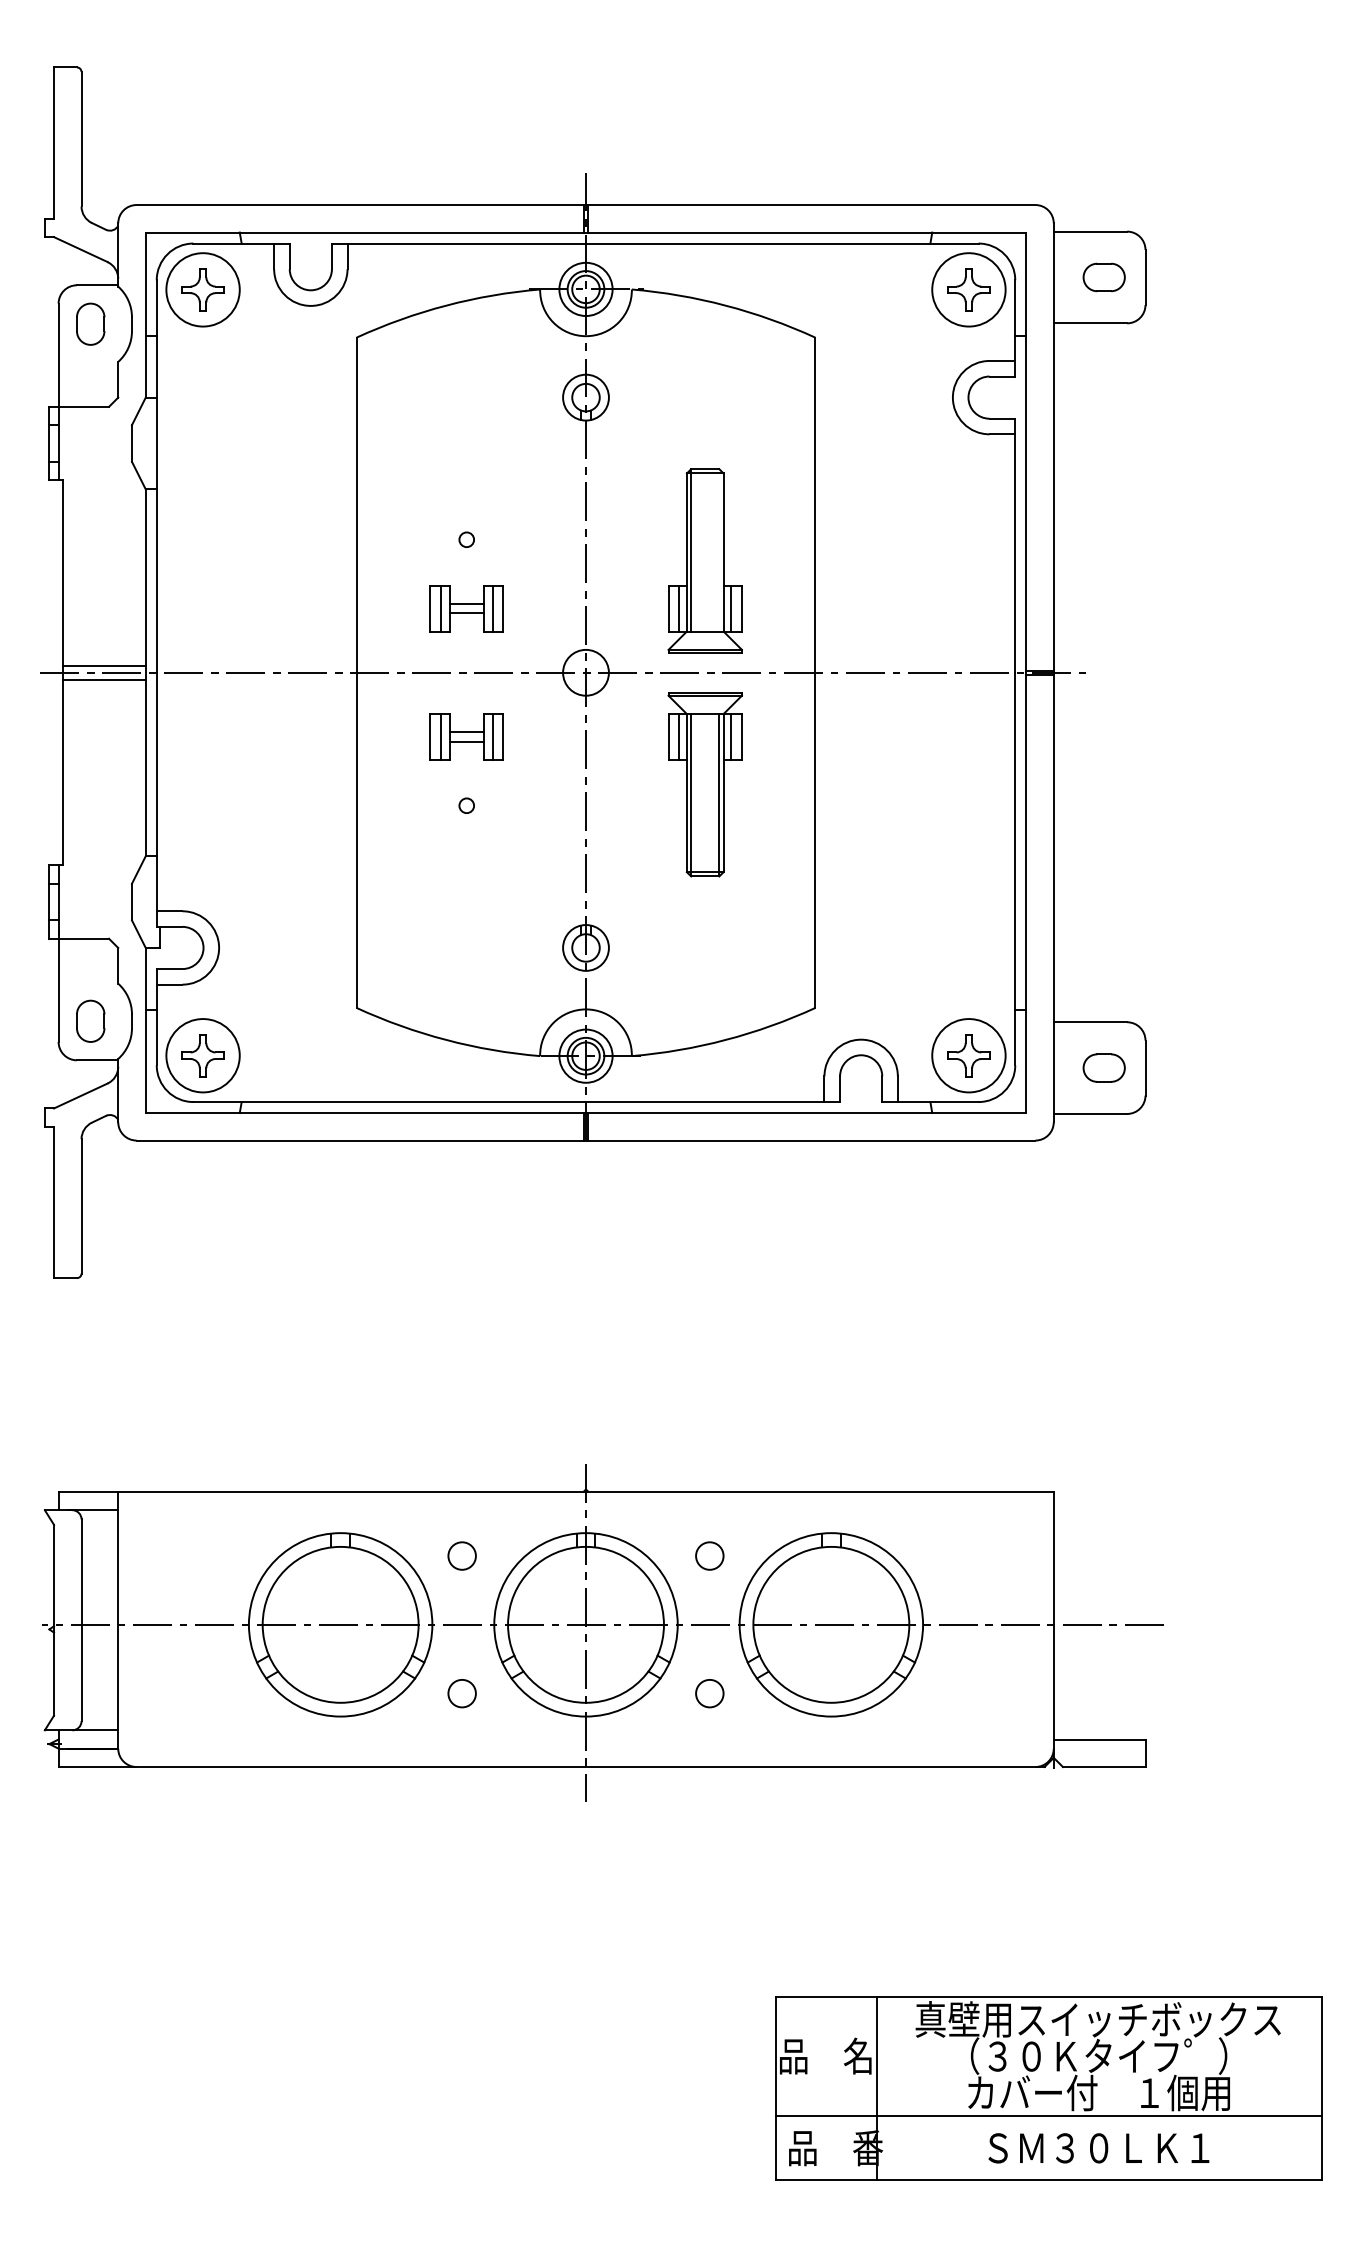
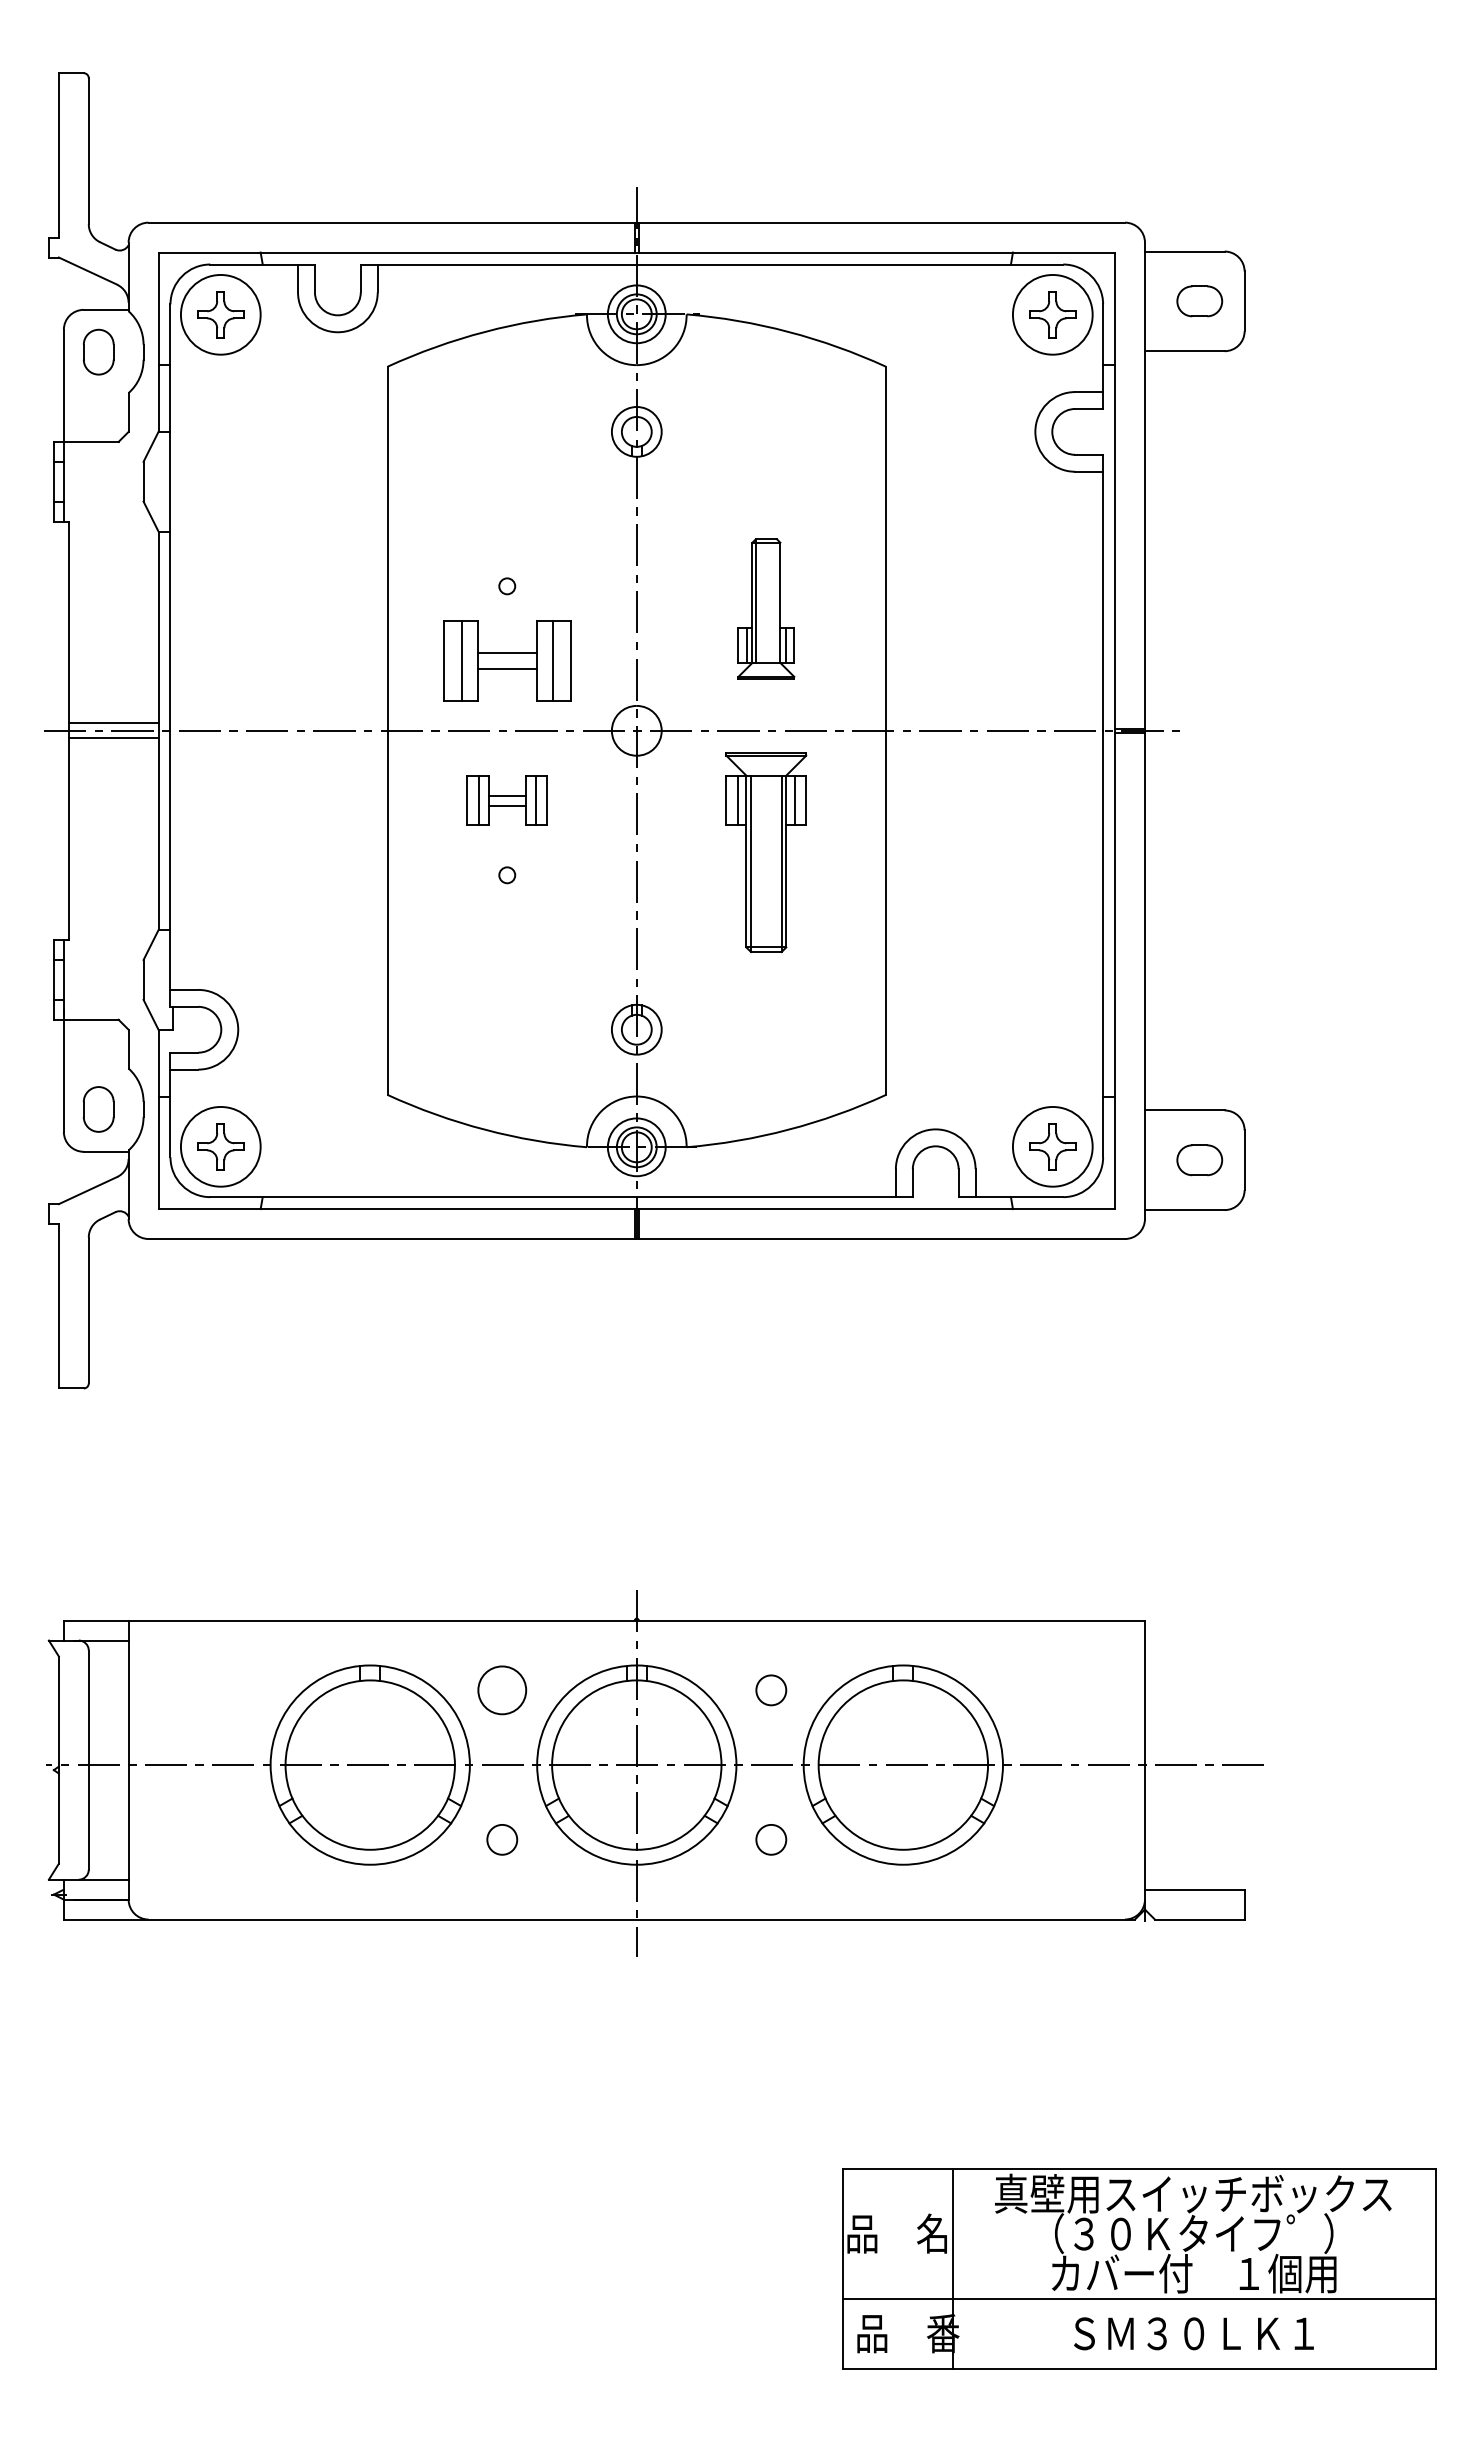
part: (705, 560) -> (766, 608), size x0.7
part: (466, 608) -> (506, 660), size x1.6
circle: (462, 1556) -> (502, 1690), size x1.6

